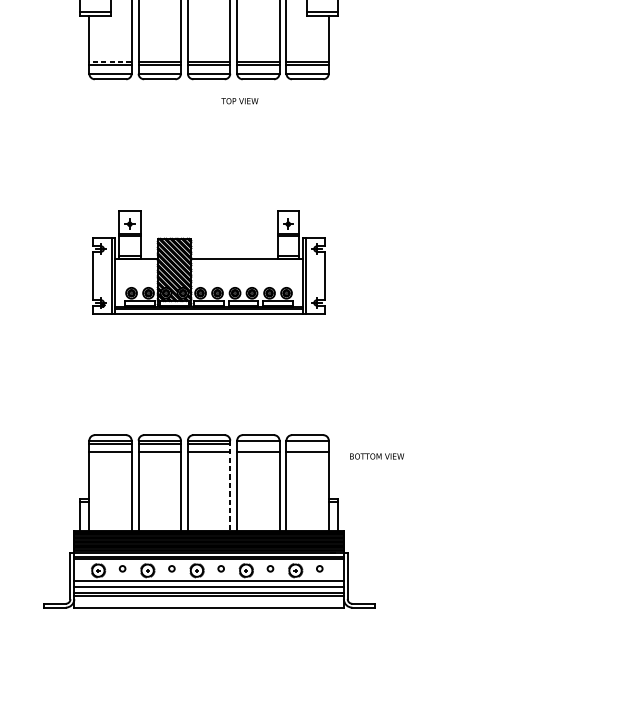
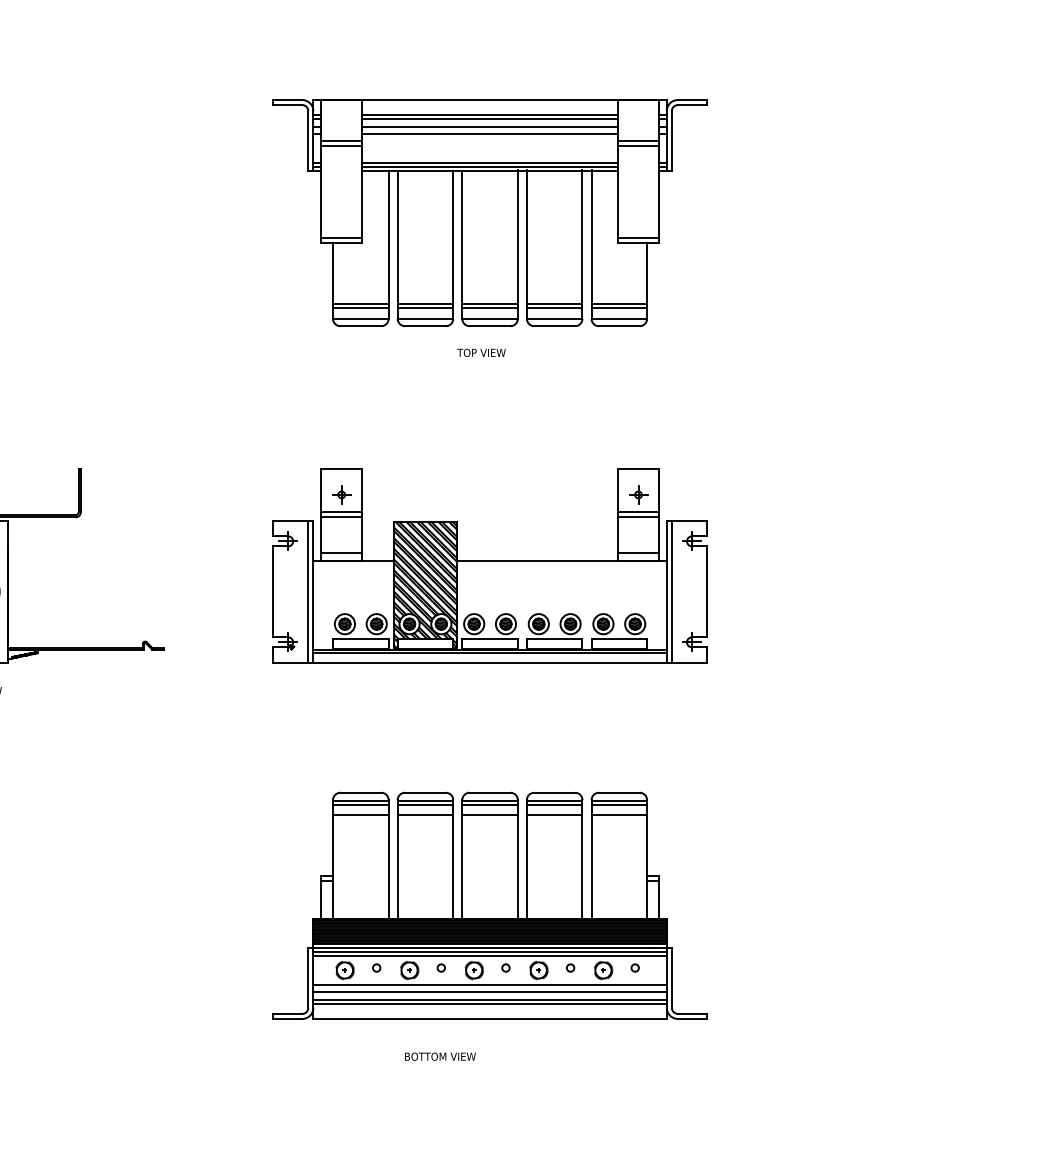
line: (110, 61) -> (360, 303), dashed -> solid
text: (239, 100) -> (481, 352), moved
part: (208, 261) -> (489, 565), size x1.43
line: (258, 444) -> (554, 804), added
line: (307, 444) -> (619, 804), added
text: (377, 456) -> (440, 1056), moved
line: (229, 486) -> (517, 859), dashed -> solid

